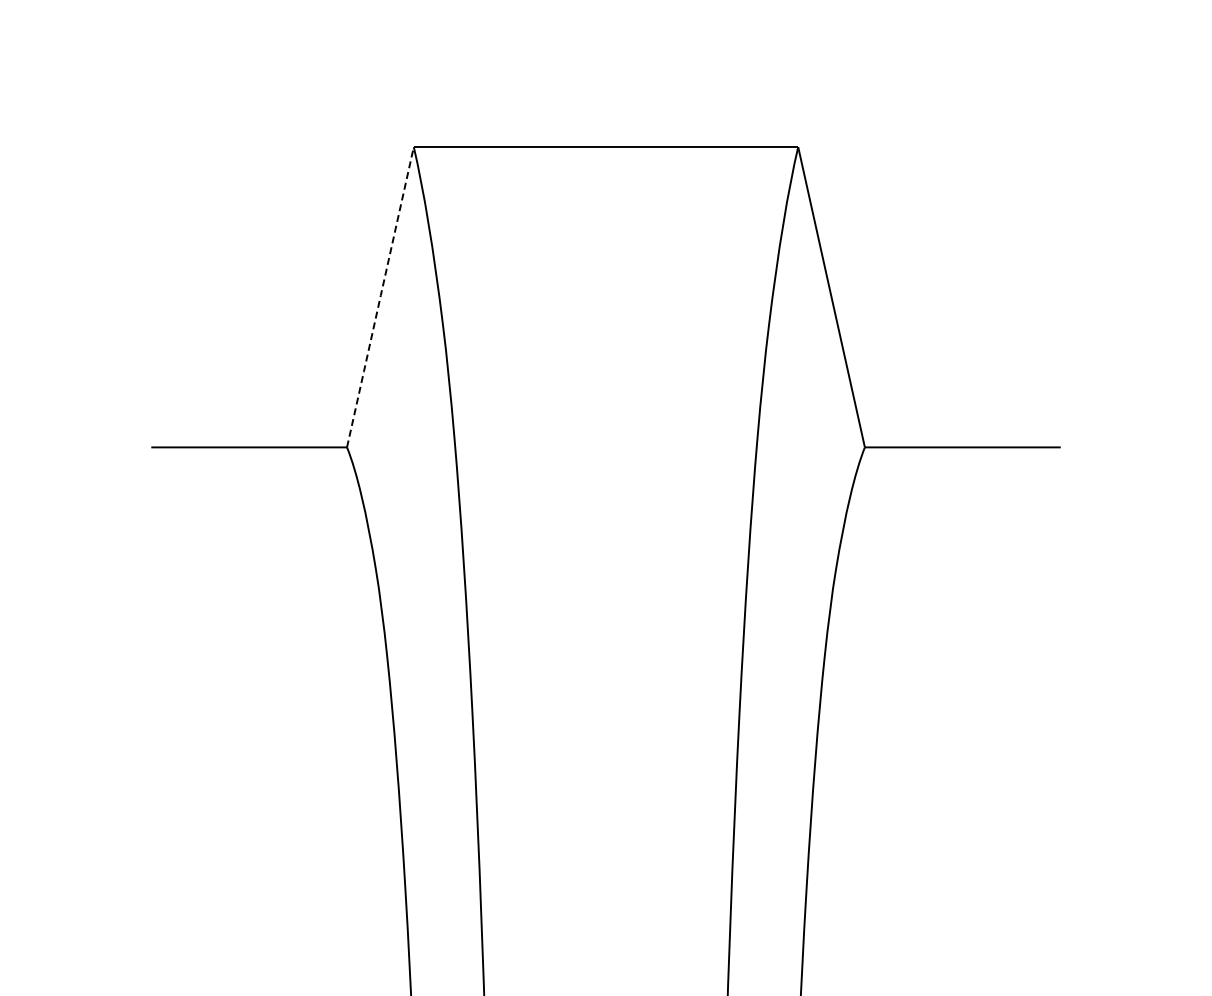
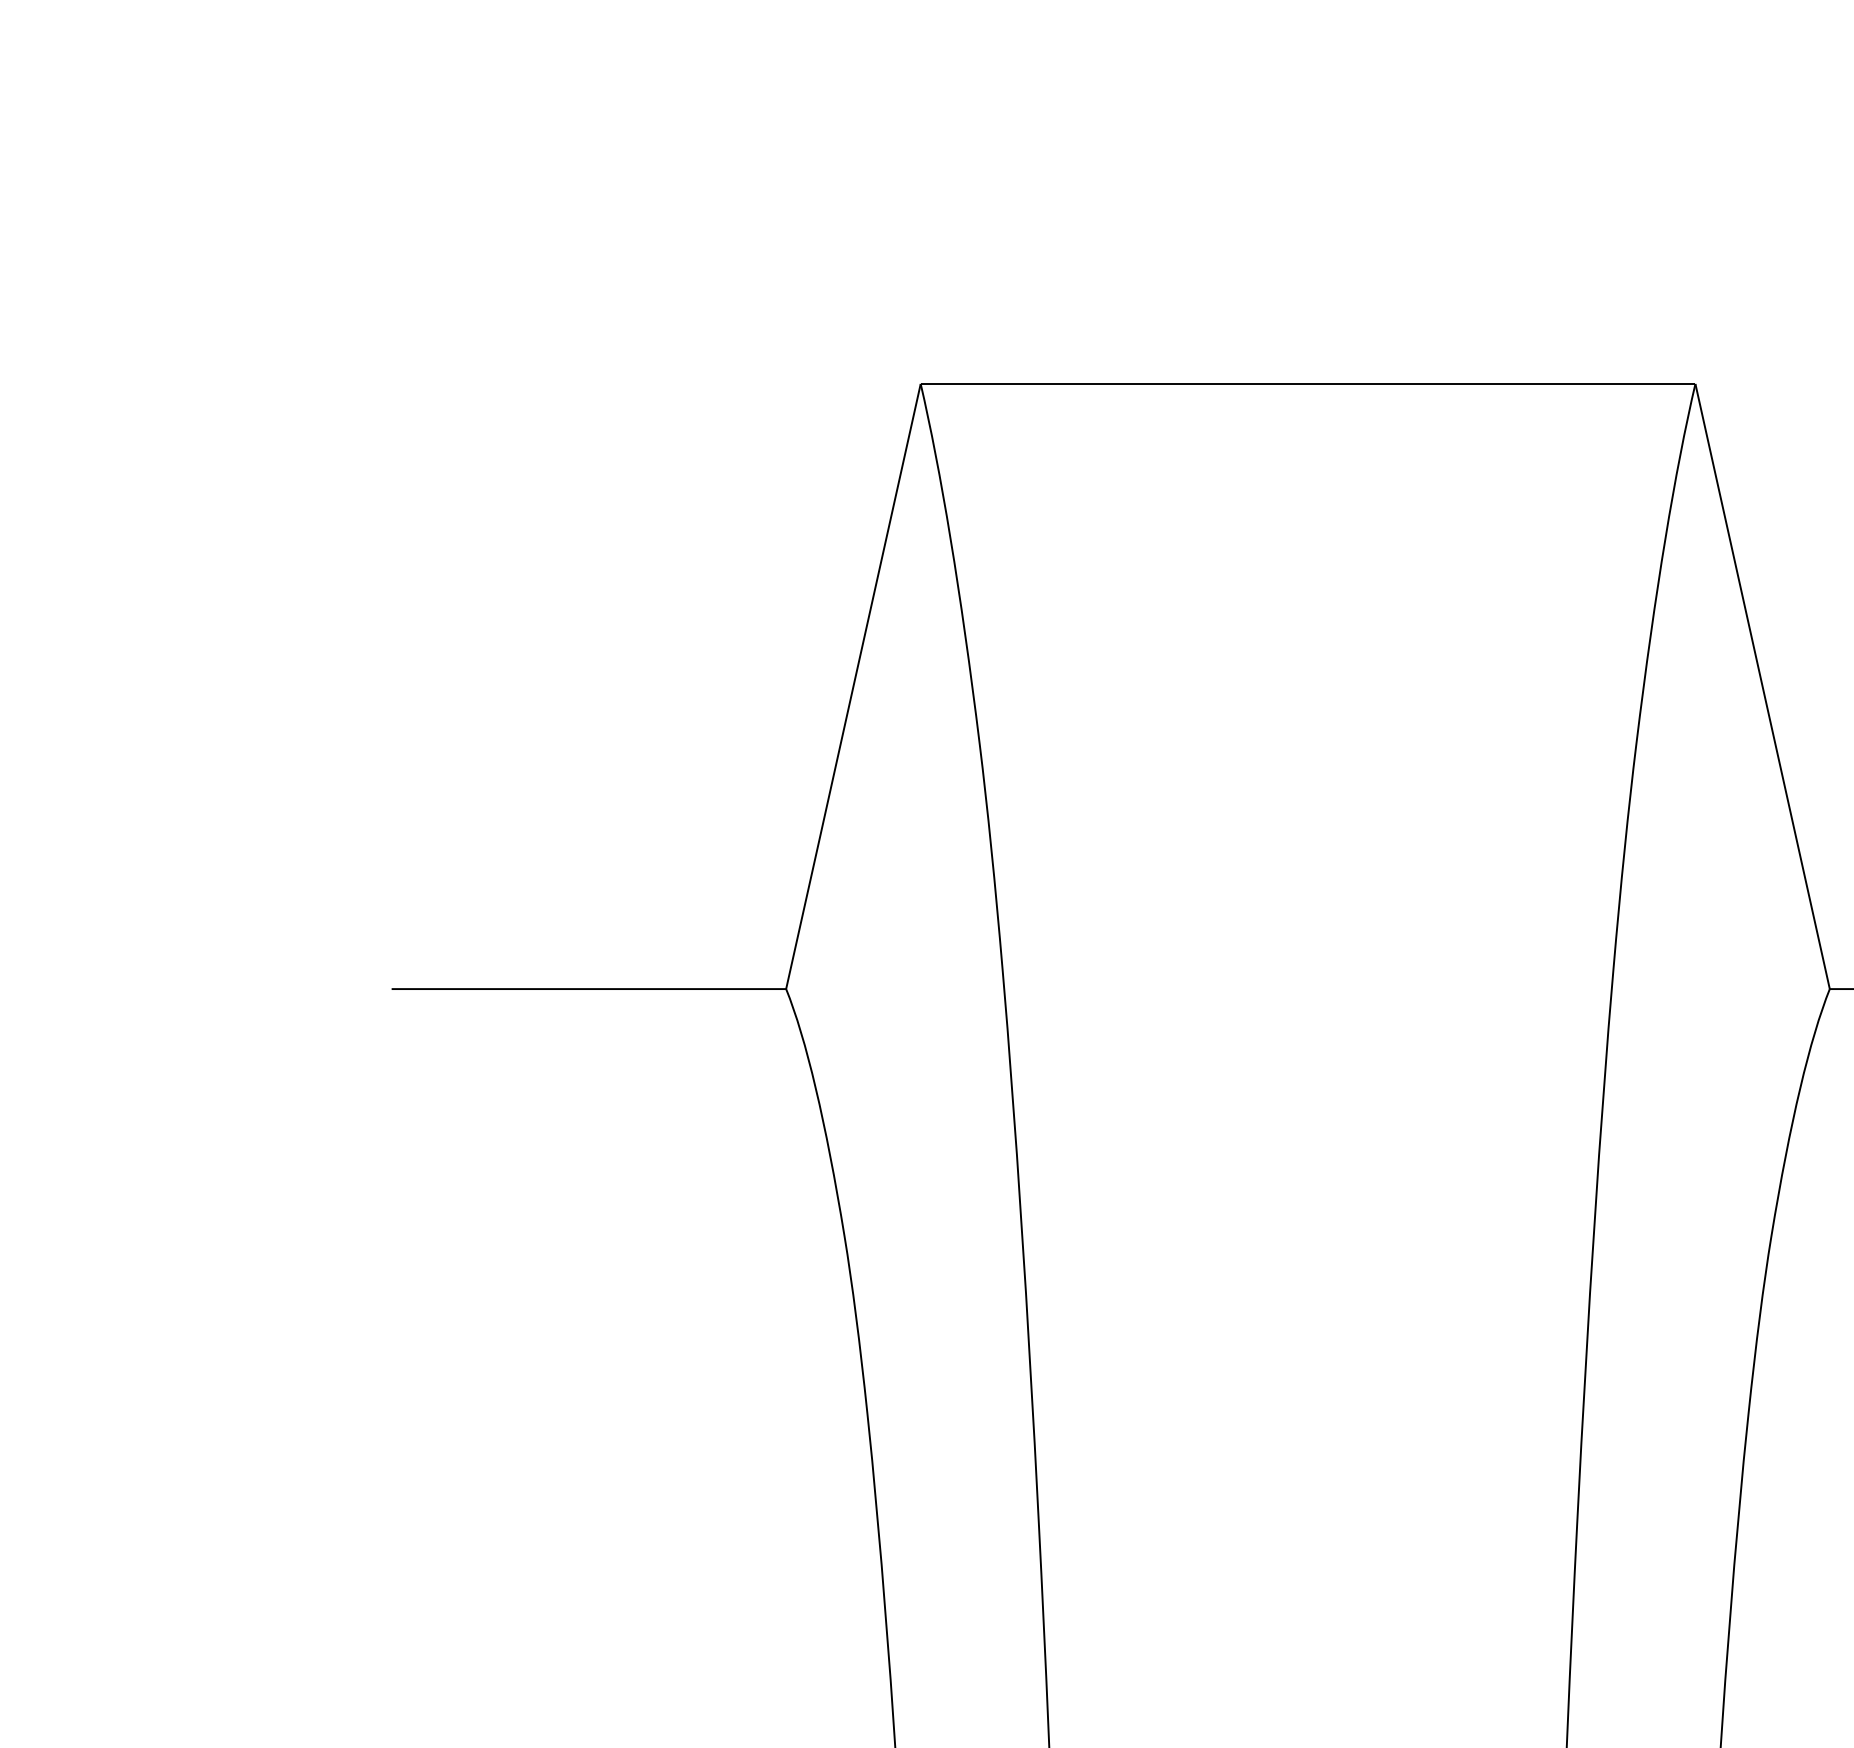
line: (380, 297) -> (853, 687), dashed -> solid

